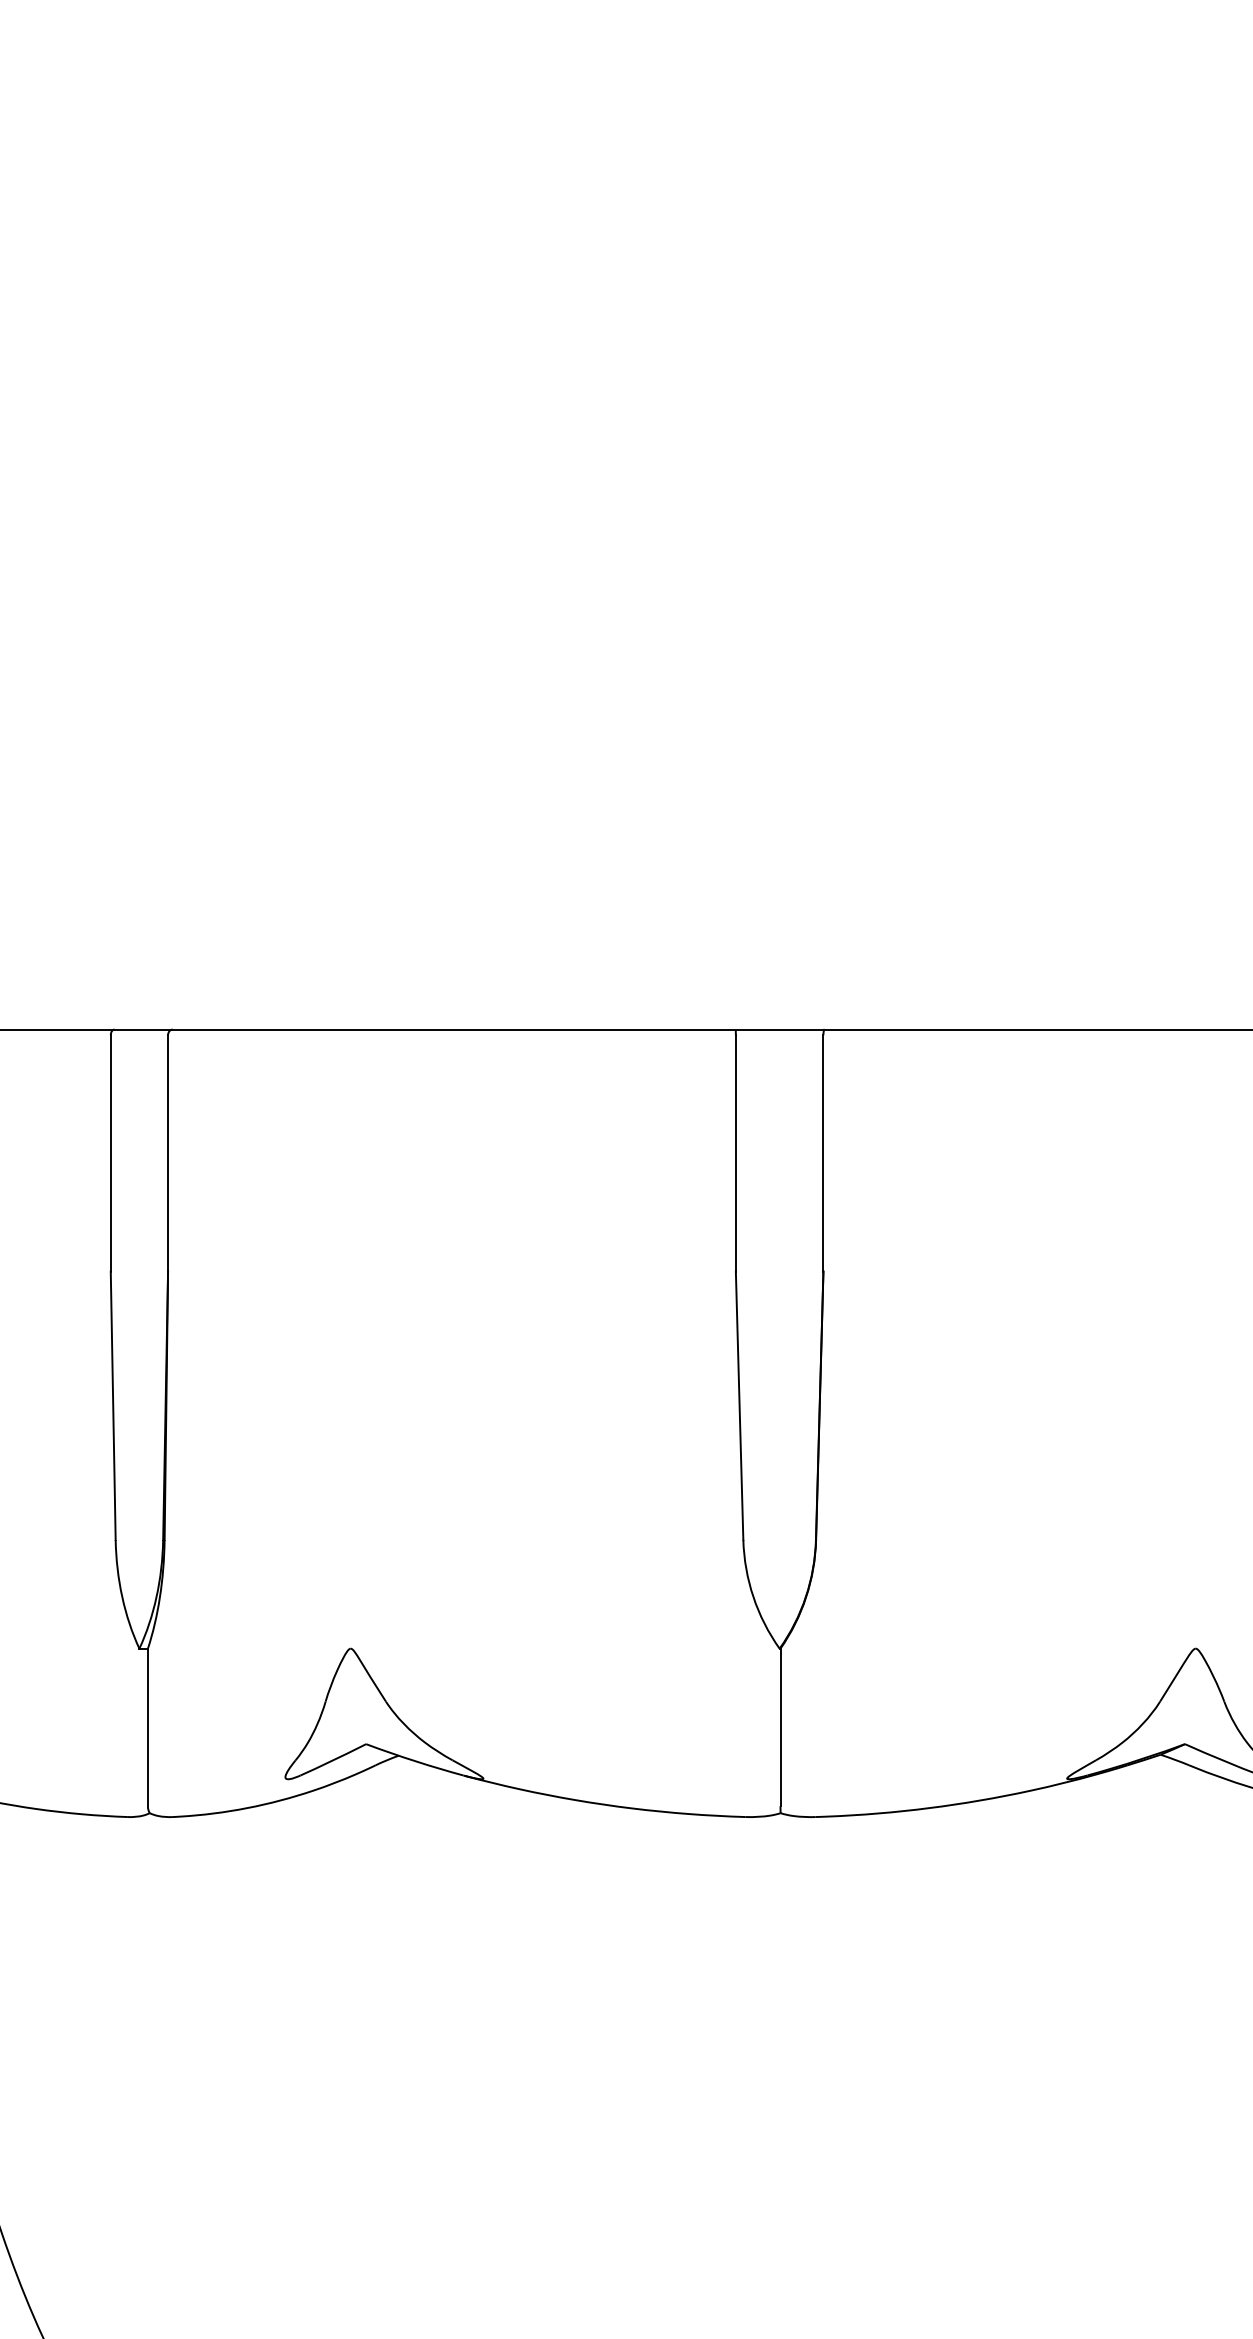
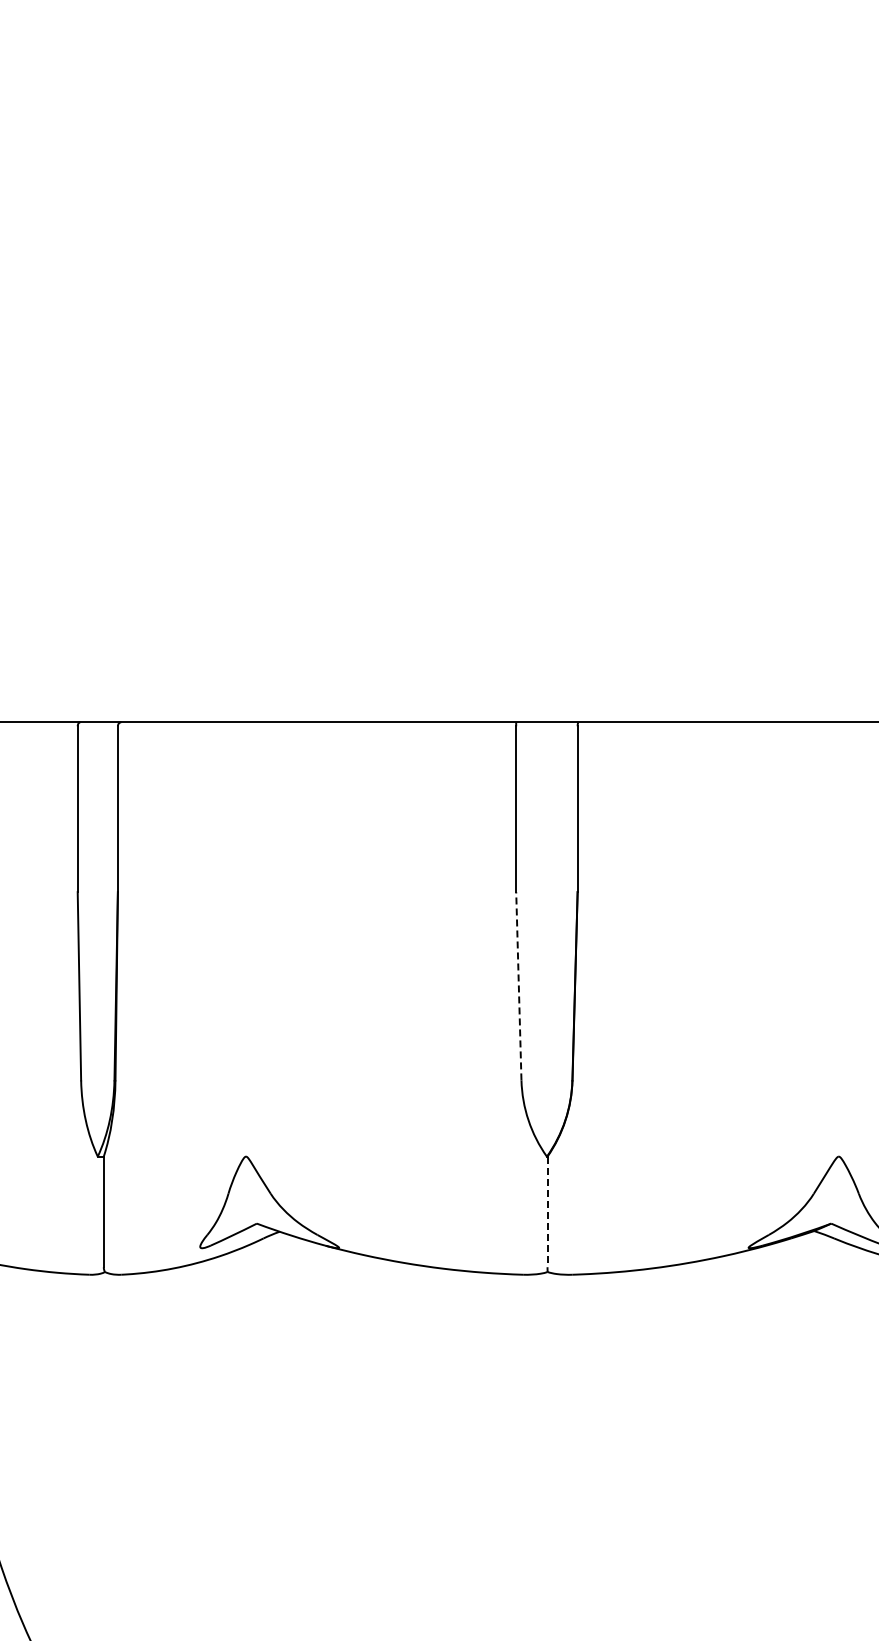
line: (739, 1404) -> (518, 985), solid -> dashed
line: (780, 1728) -> (547, 1212), solid -> dashed

